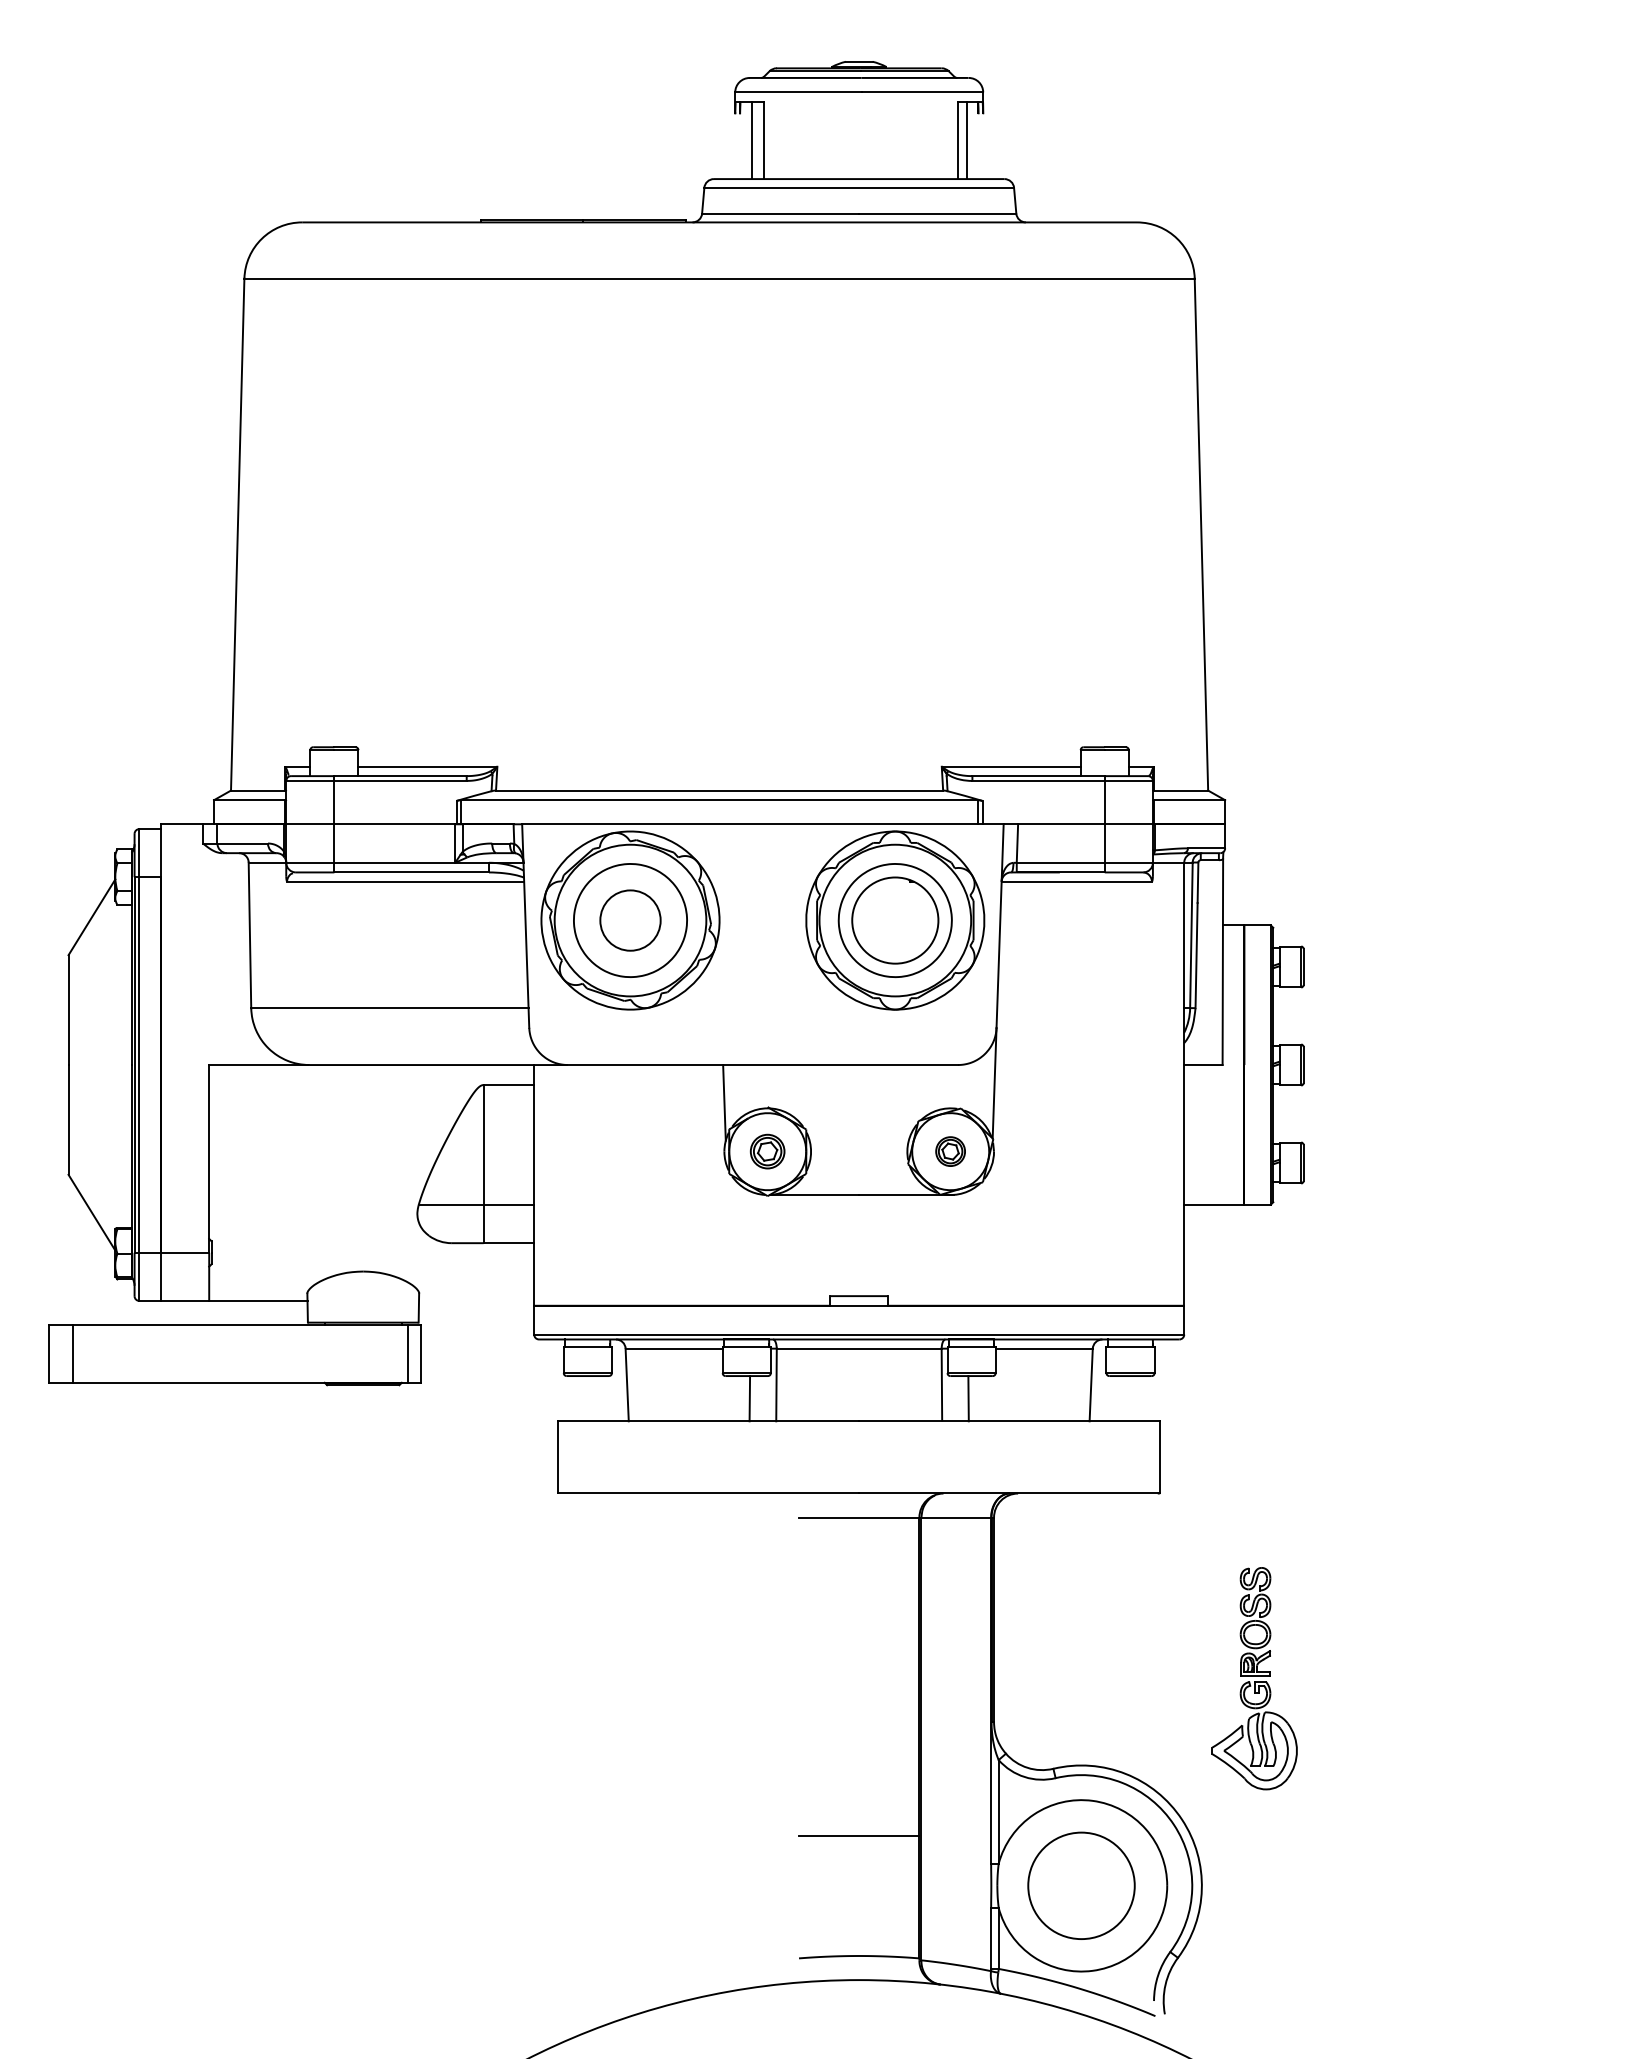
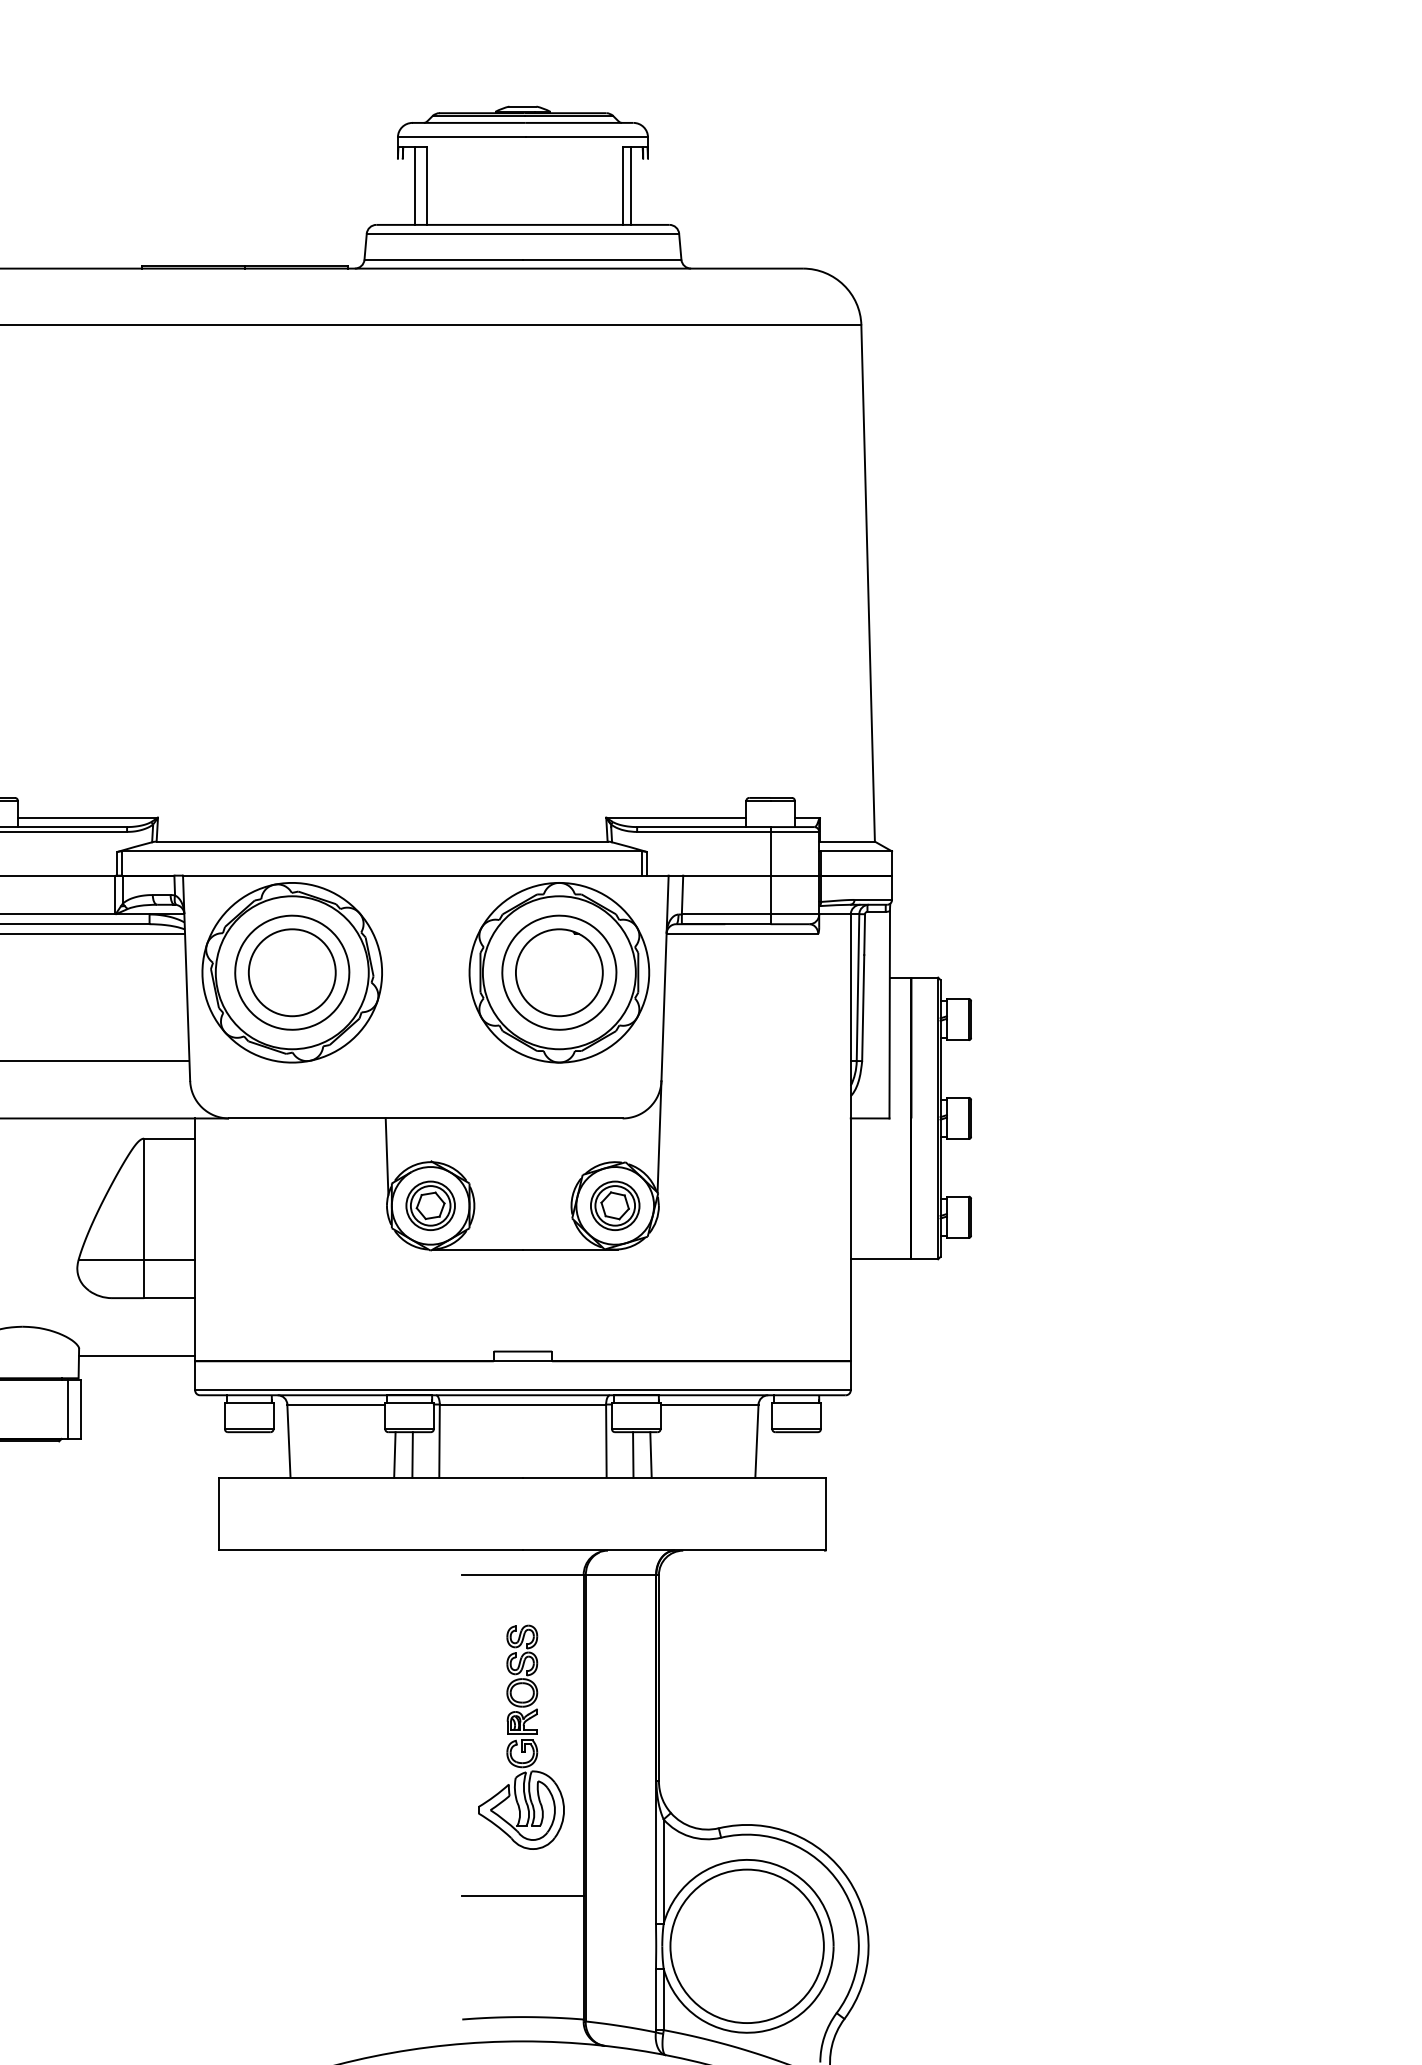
circle: (630, 920) -> (292, 972), size x1.43
part: (767, 1151) -> (430, 1205), size x1.43
part: (950, 1151) -> (615, 1205), size x1.67
line: (476, 1300) -> (136, 1355), added
line: (731, 1398) -> (394, 1454), added
line: (985, 1398) -> (650, 1454), added
part: (1254, 1678) -> (521, 1737), moved
circle: (1081, 1885) -> (747, 1945), size x1.43

